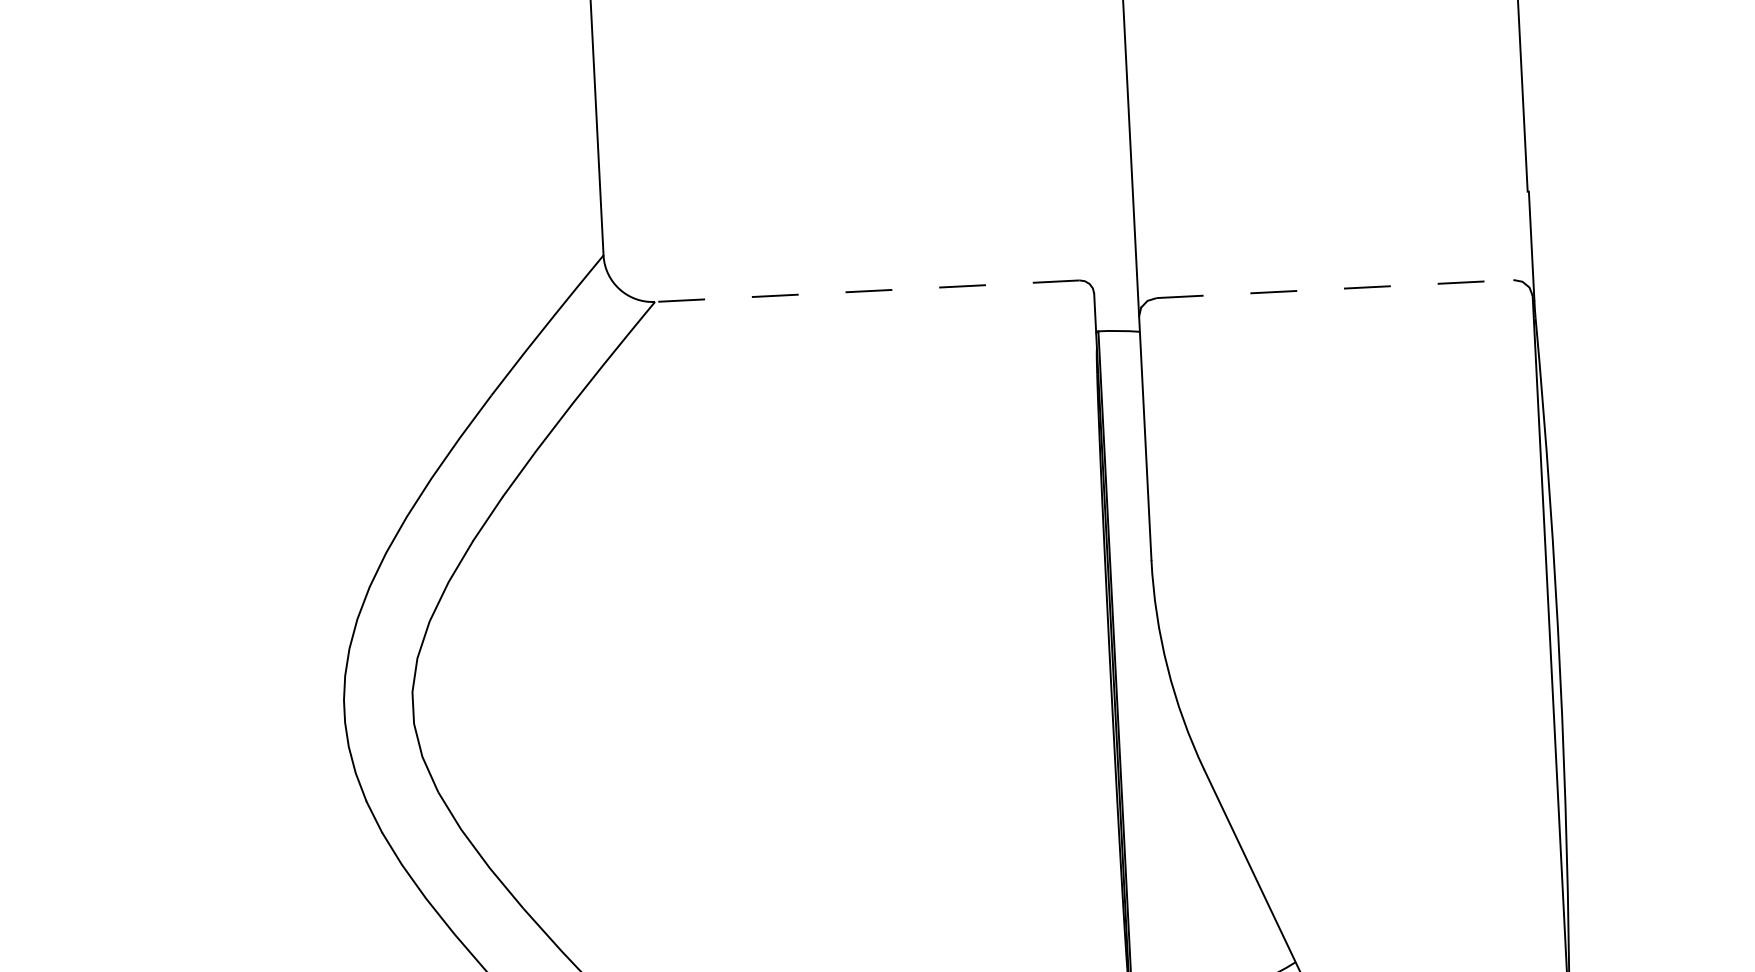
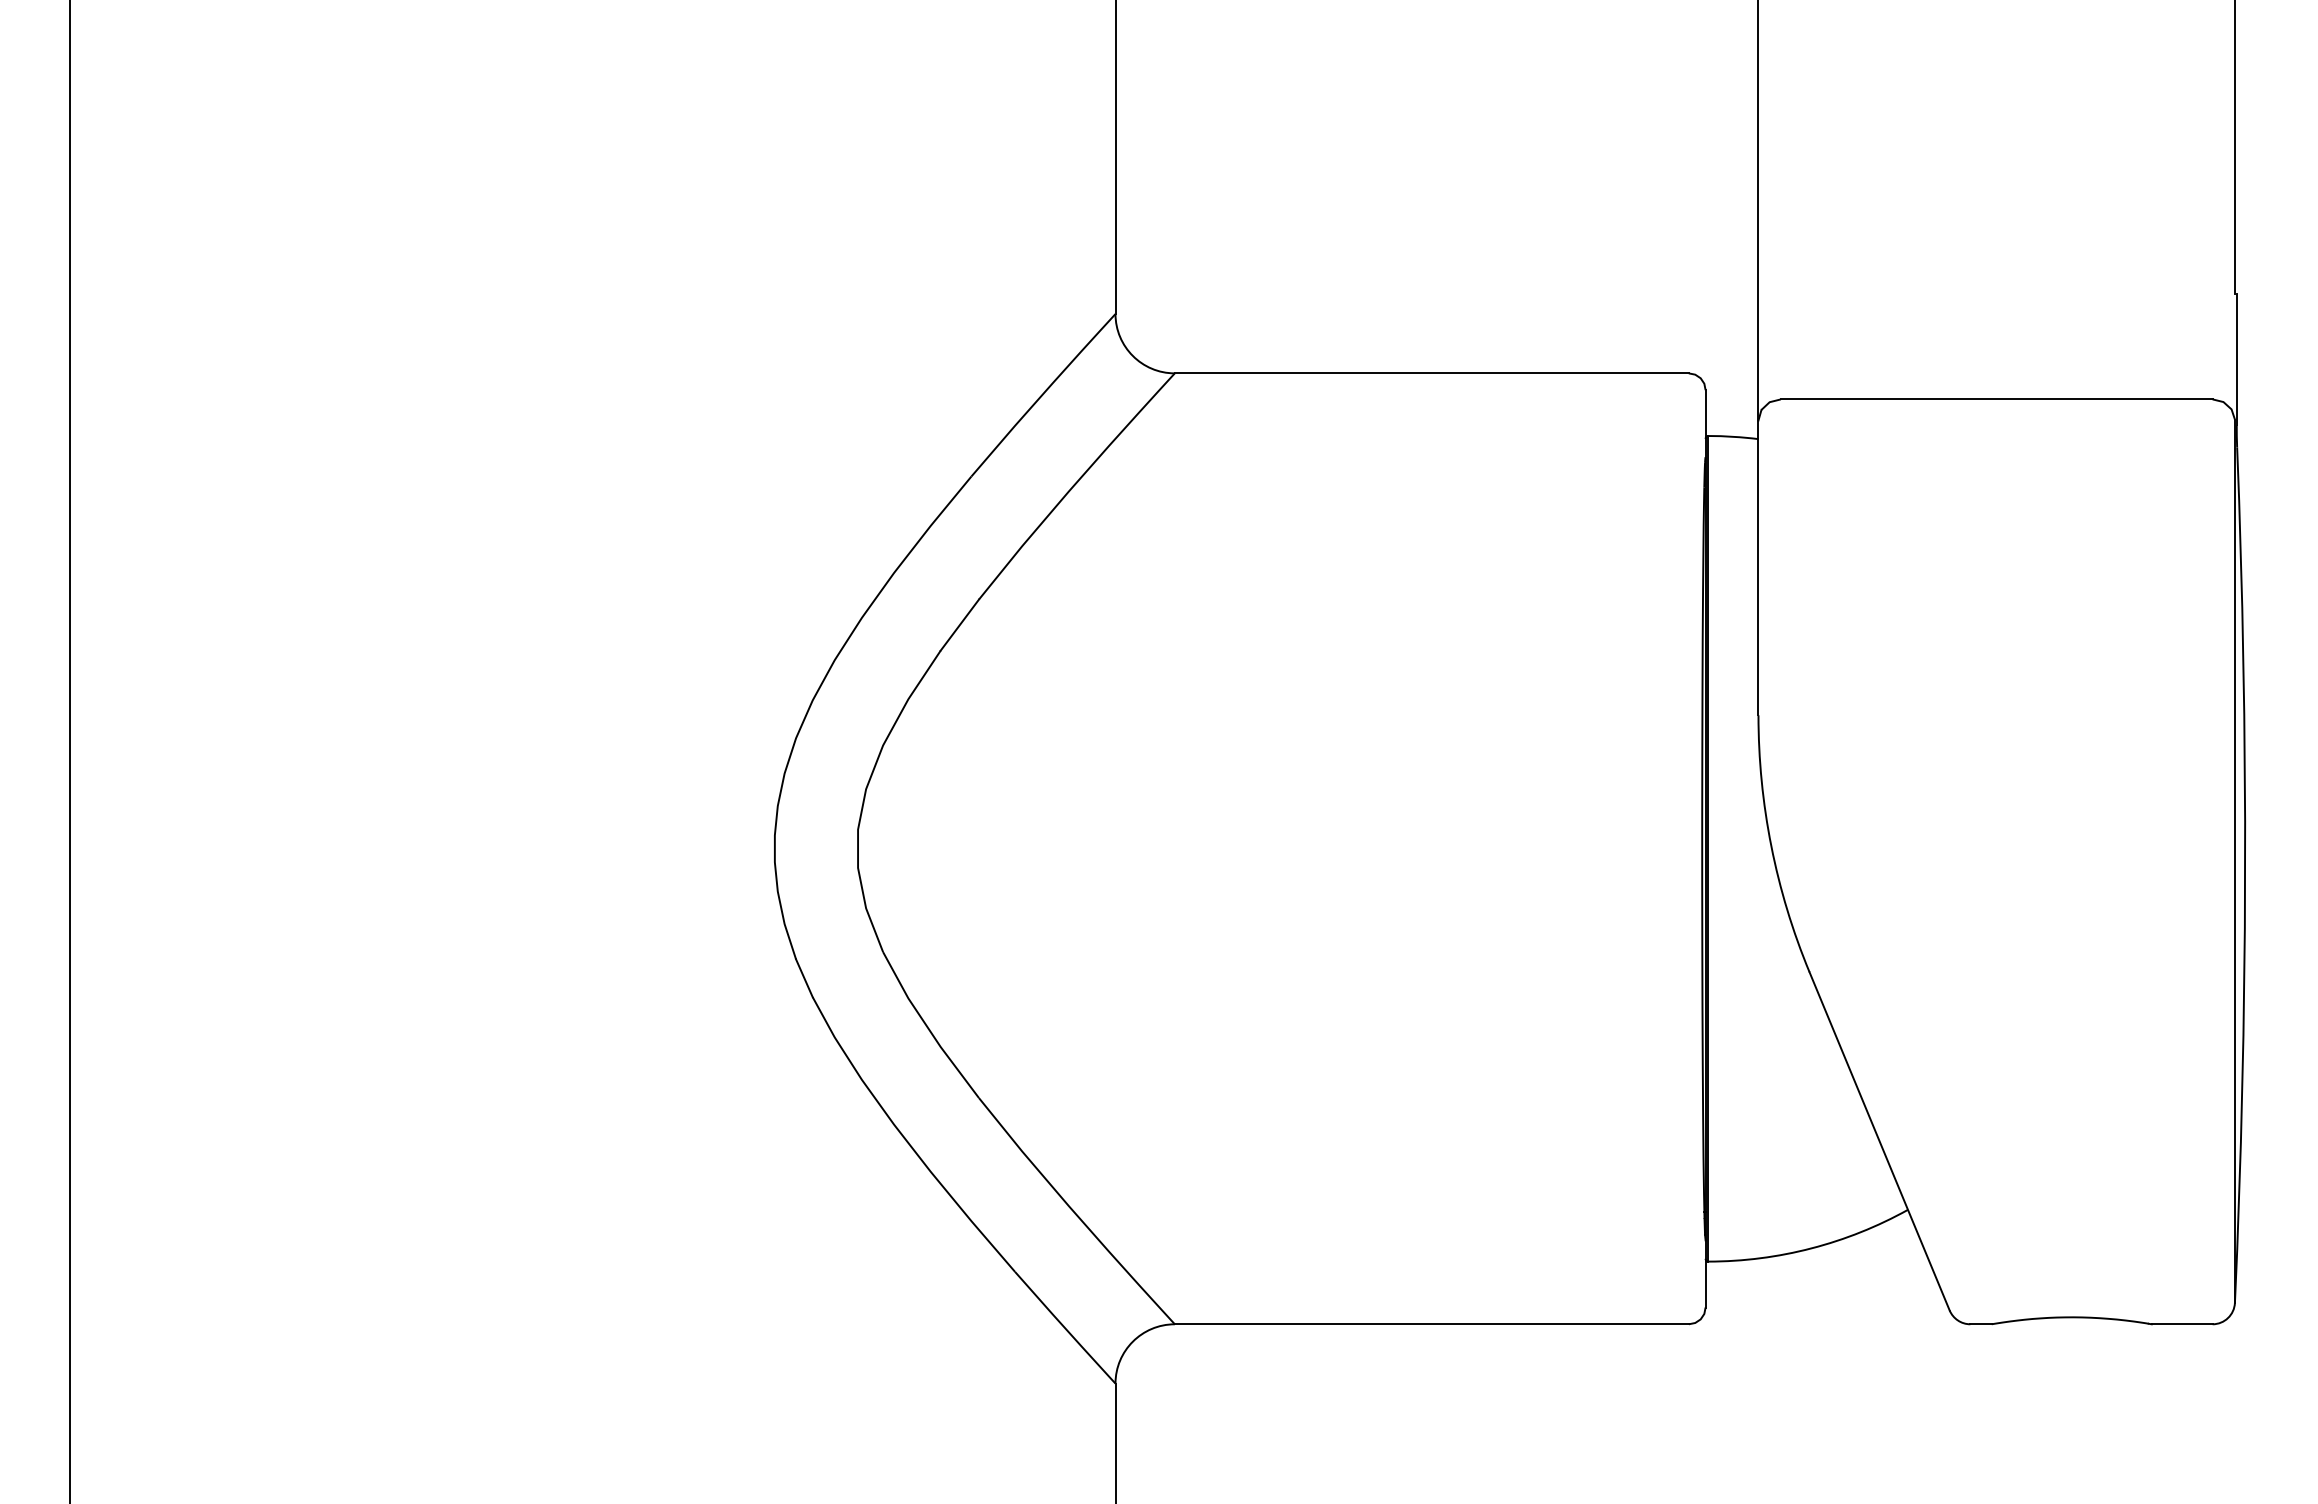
line: (1334, 289) -> (1996, 399), dashed -> solid
line: (867, 291) -> (1431, 373), dashed -> solid

